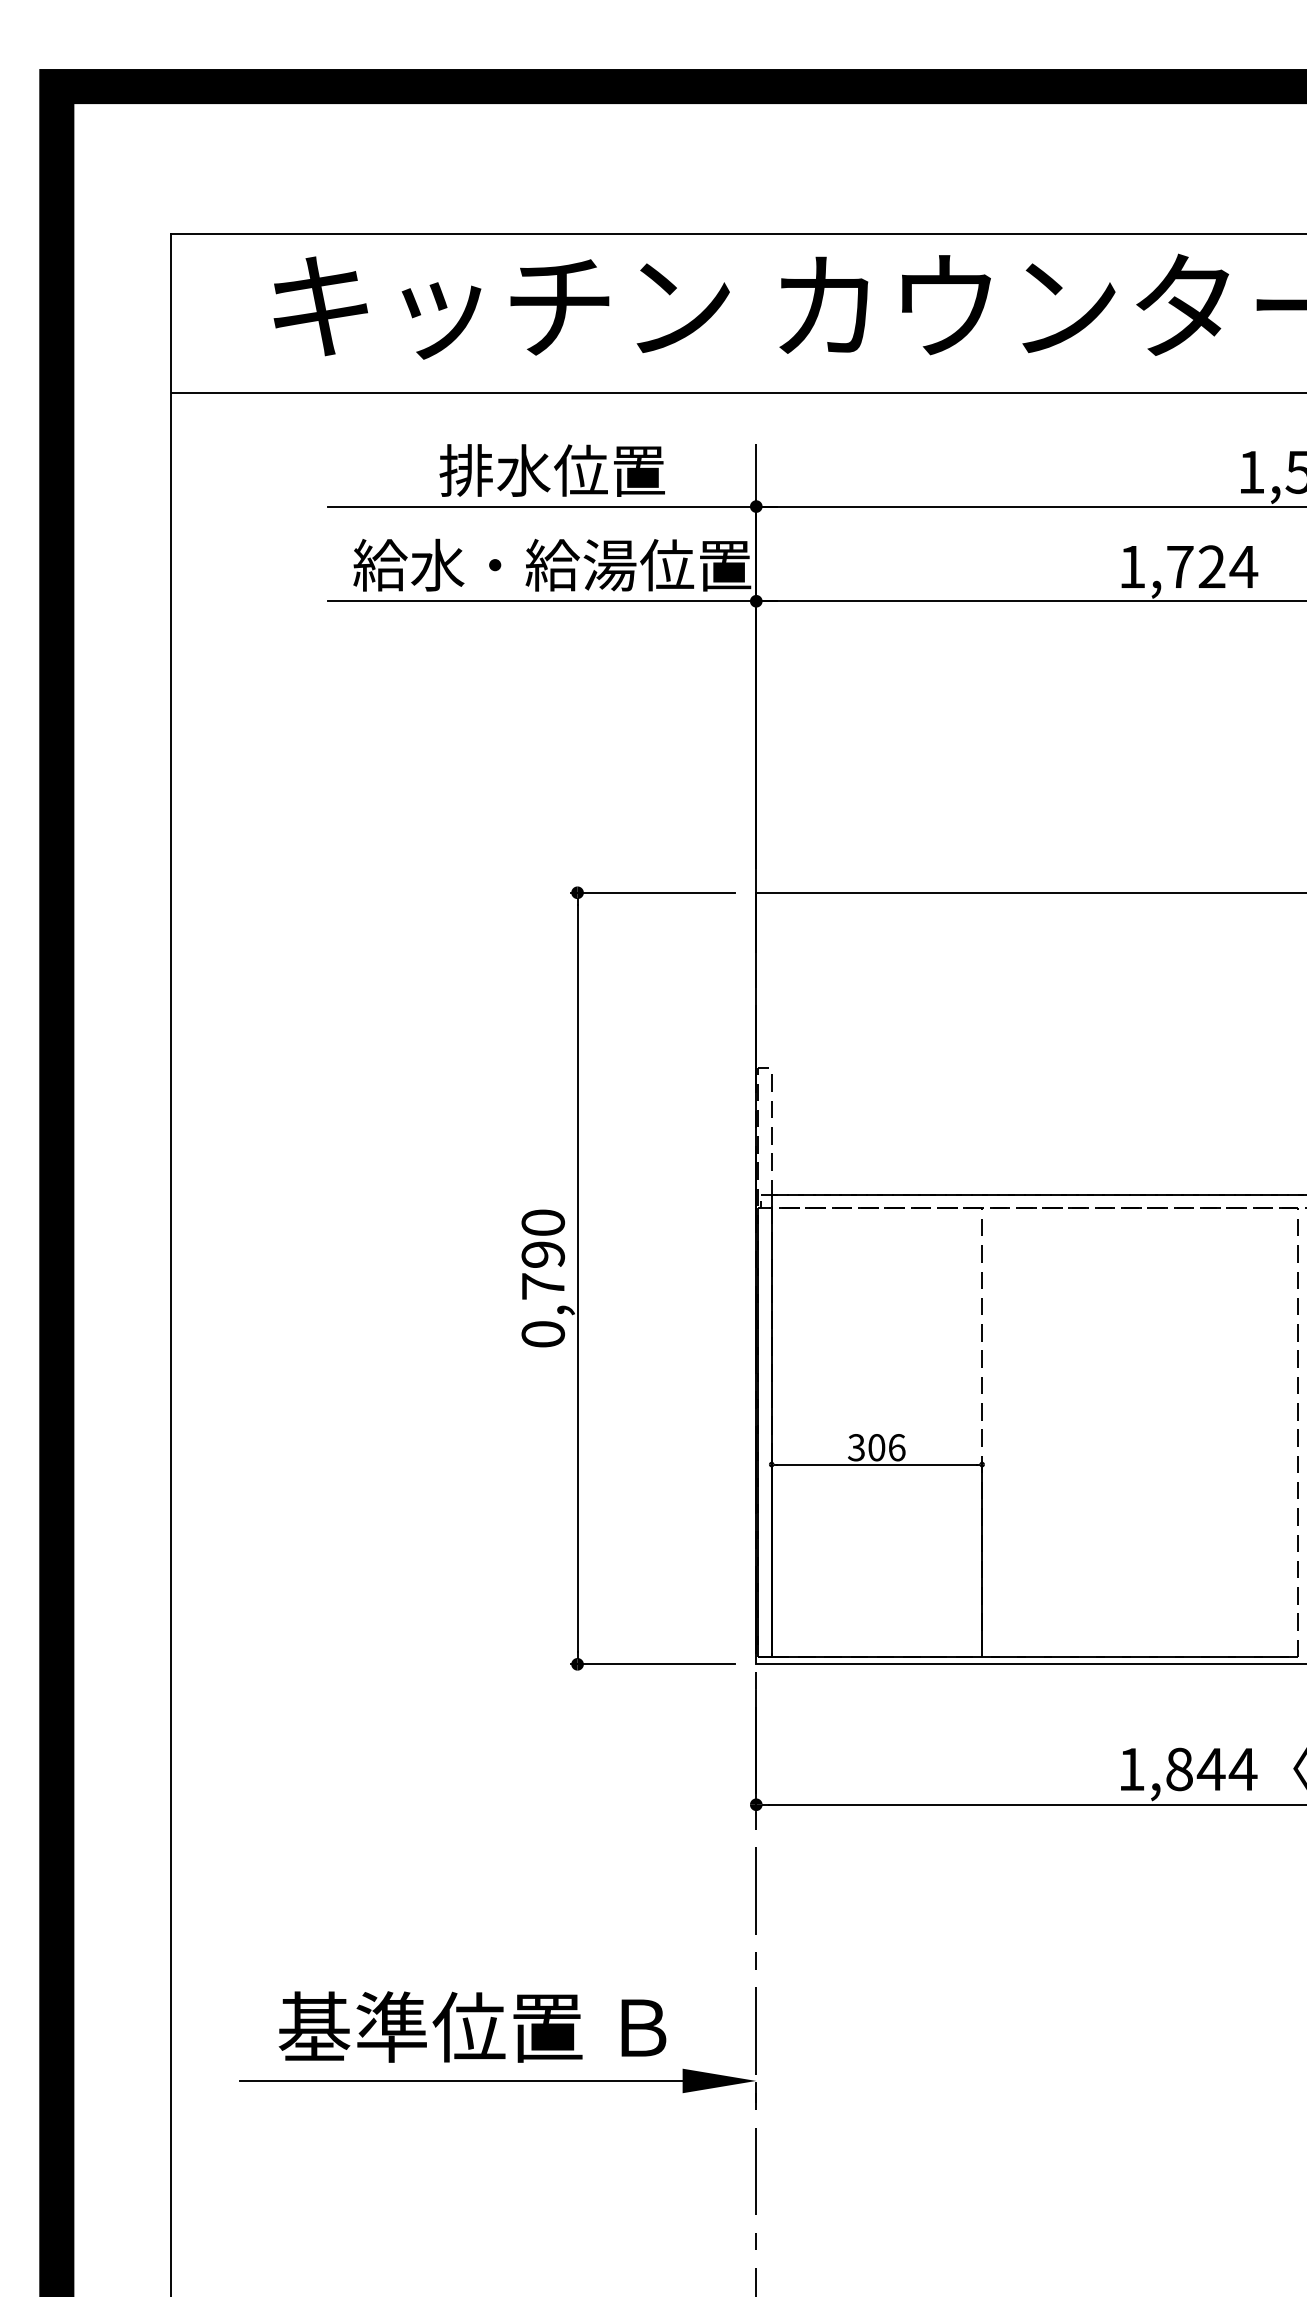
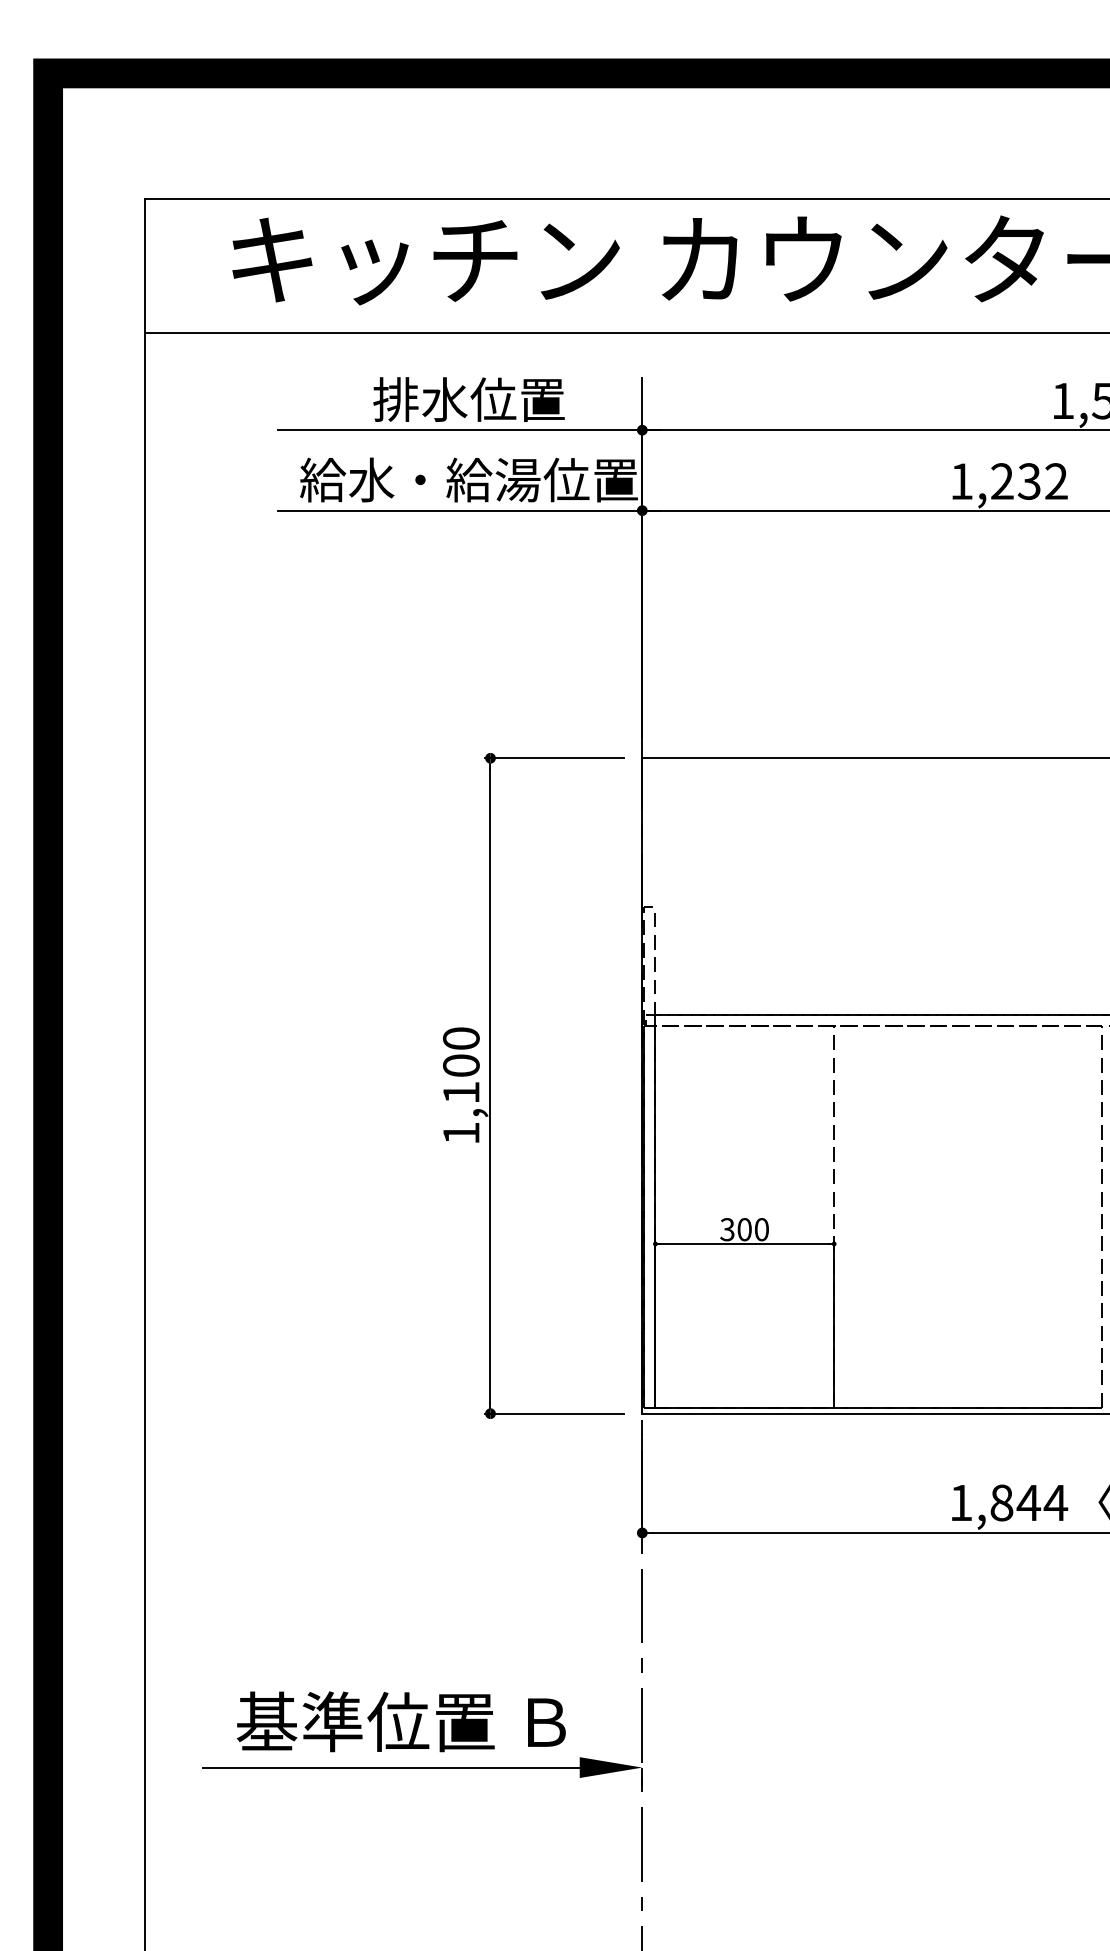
text: (1212, 566) -> (1029, 481), 1,724 -> 1,232
text: (543, 1294) -> (461, 1099), 0,790 -> 1,100
text: (897, 1447) -> (762, 1229), 306 -> 300

